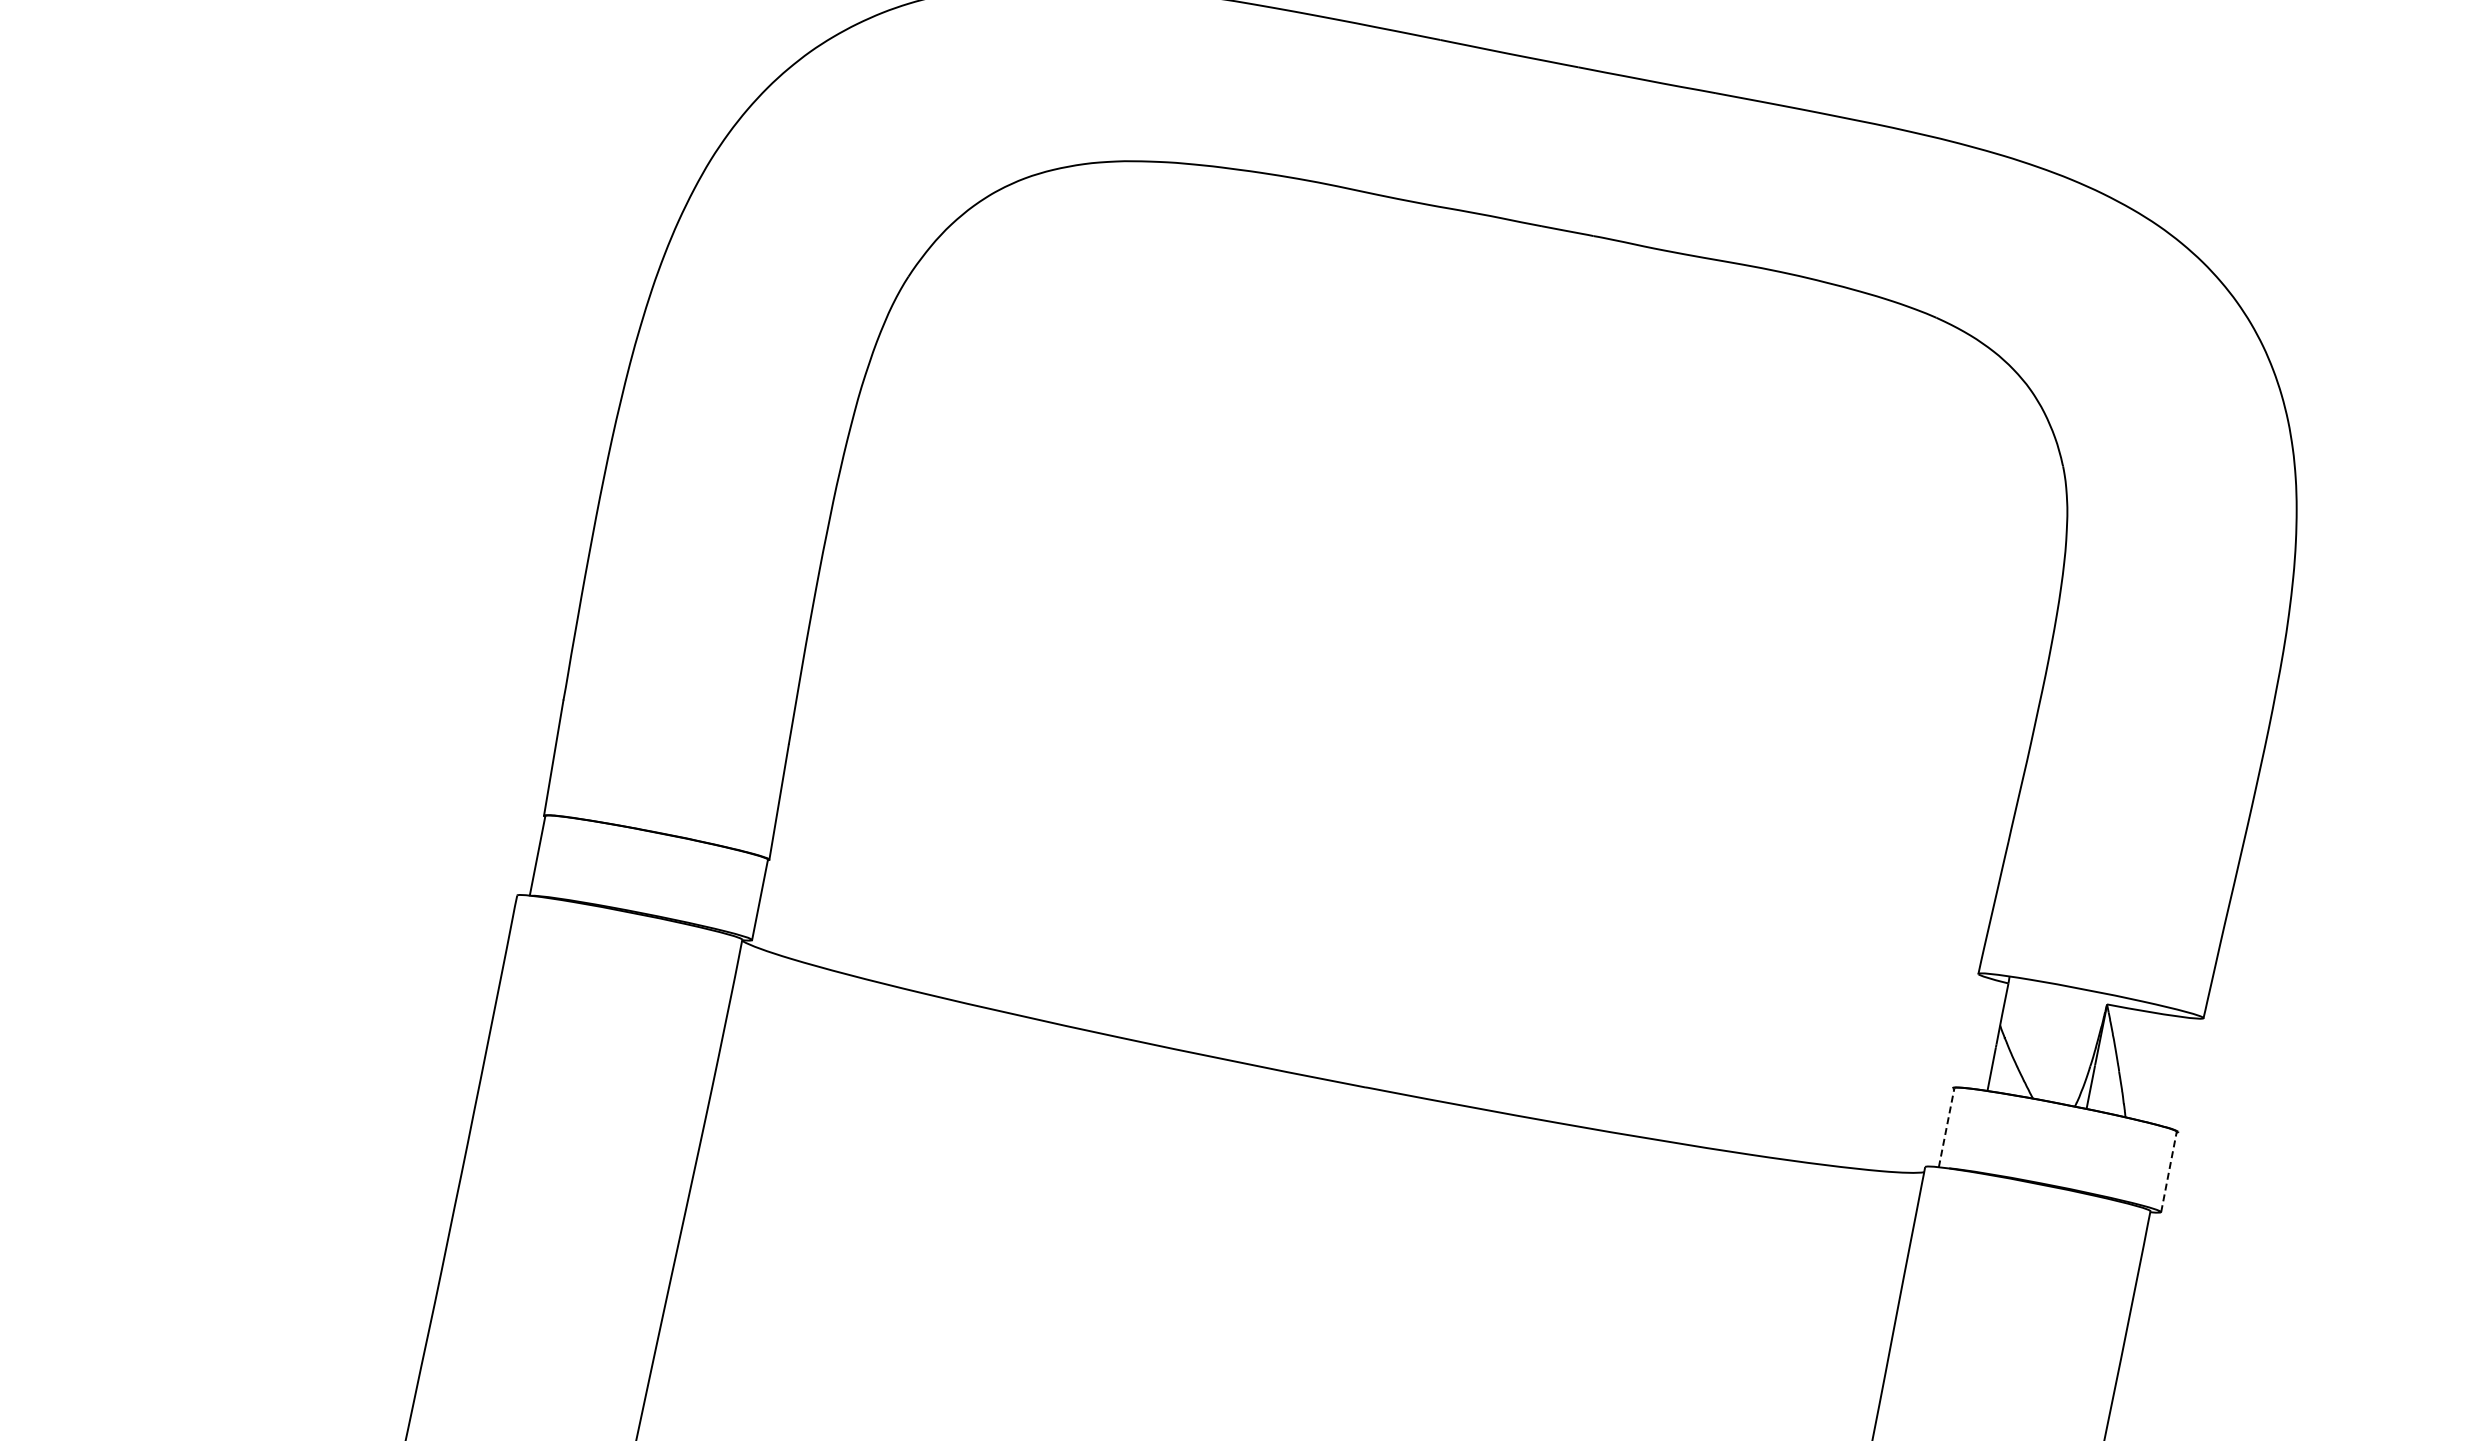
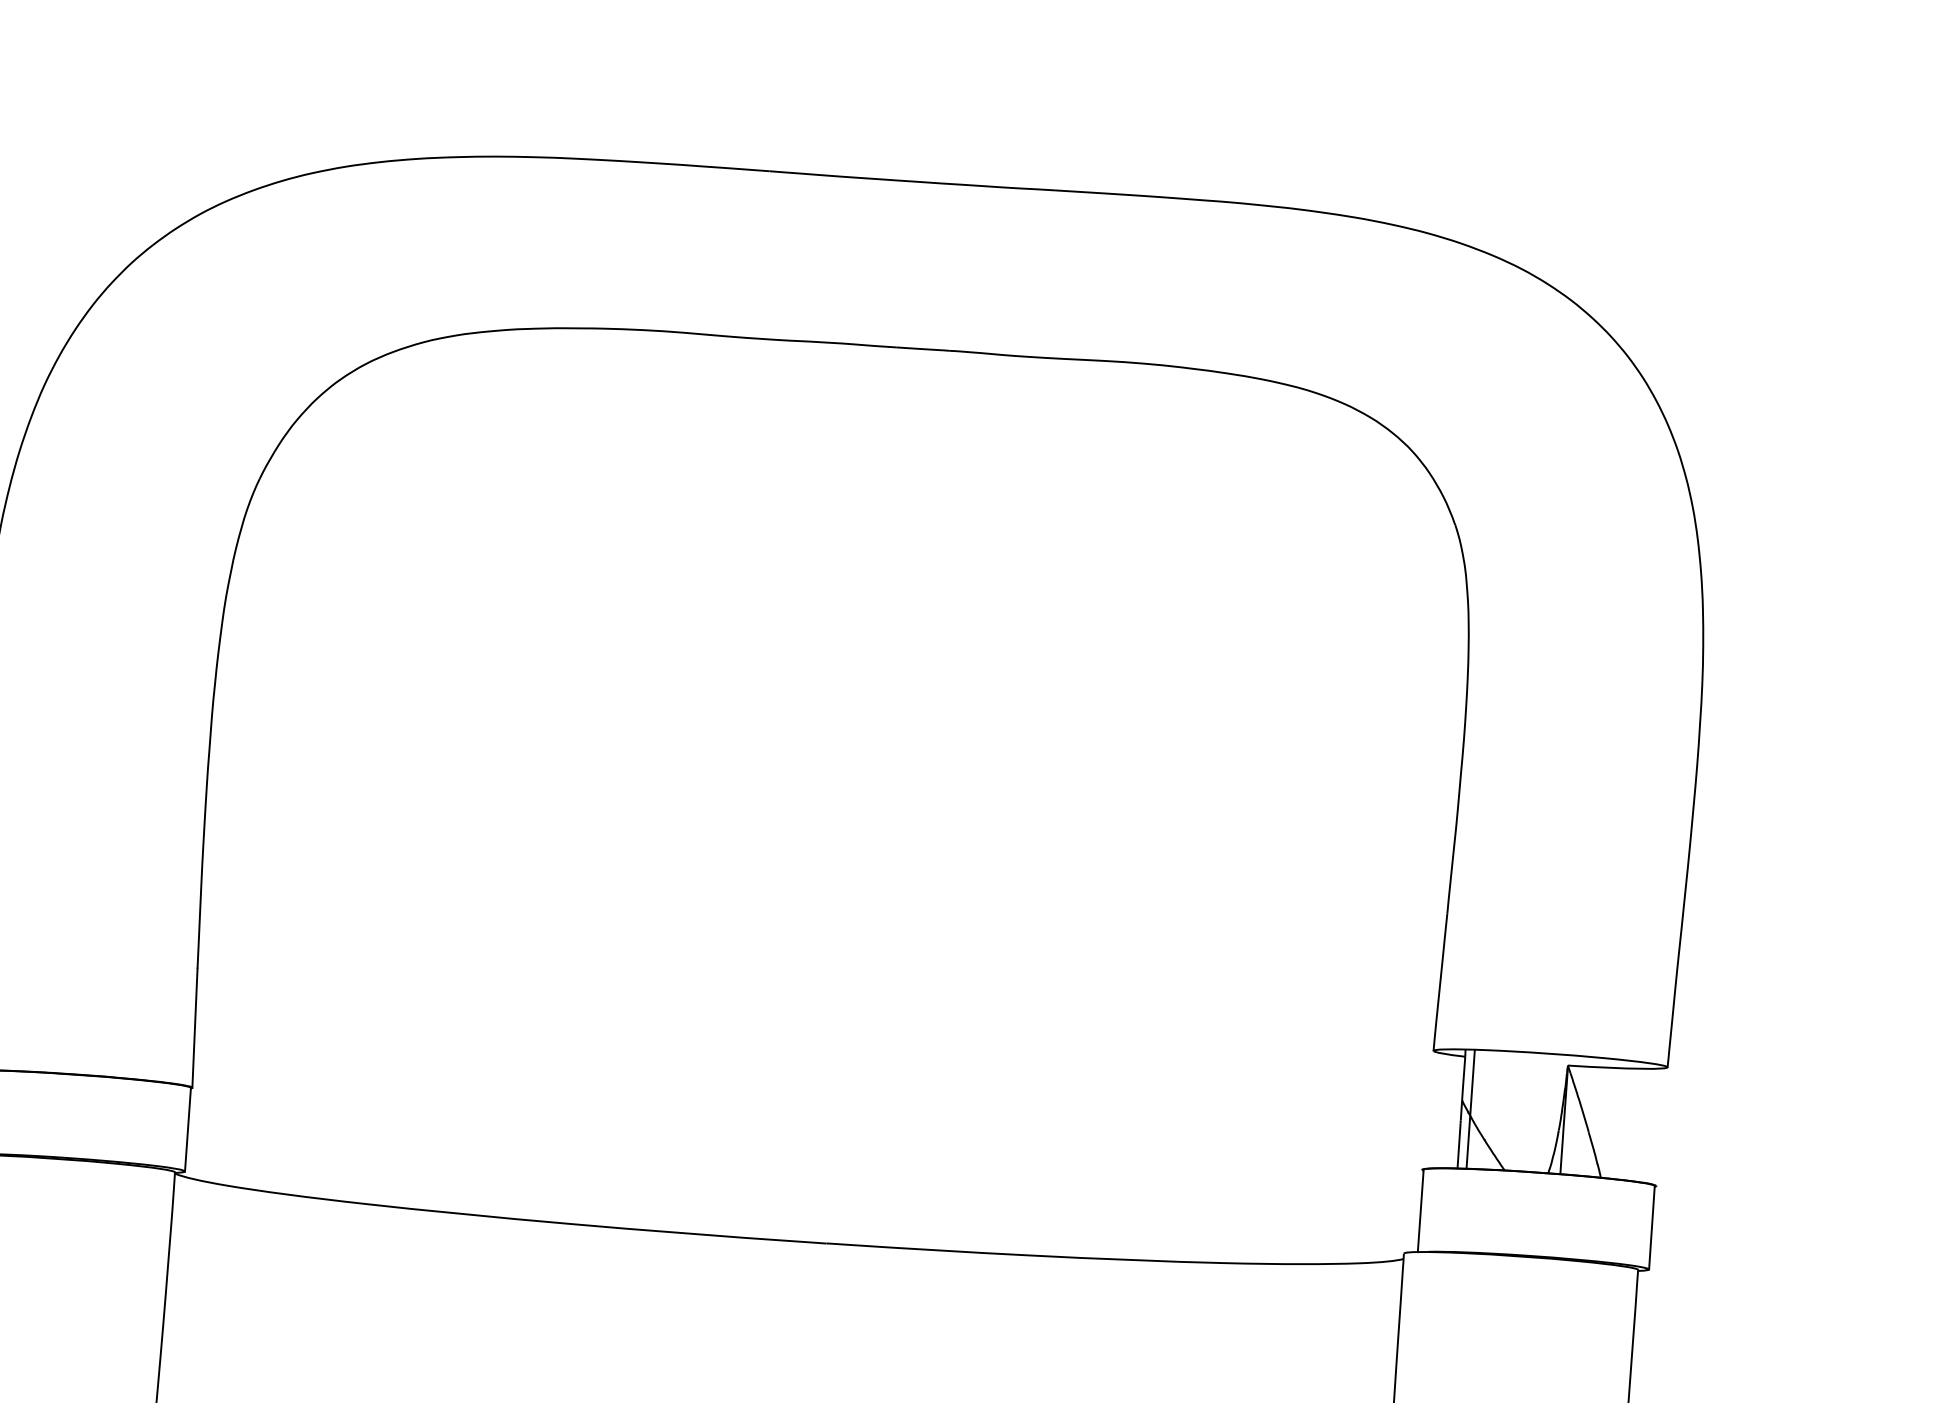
line: (2007, 1035) -> (1470, 1109), added
line: (1946, 1127) -> (1420, 1210), dashed -> solid
line: (2168, 1171) -> (1651, 1227), dashed -> solid

